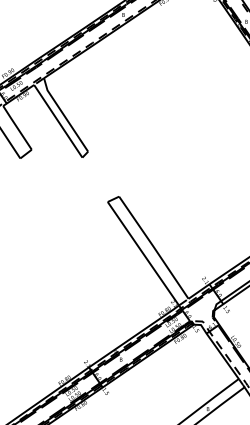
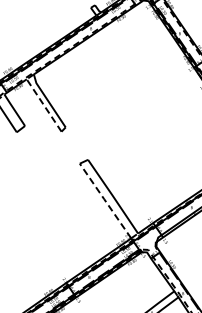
line: (57, 121) -> (43, 105), solid -> dashed
line: (141, 251) -> (104, 199), solid -> dashed

